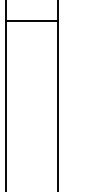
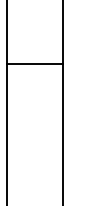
line: (32, 21) -> (35, 63), moved

